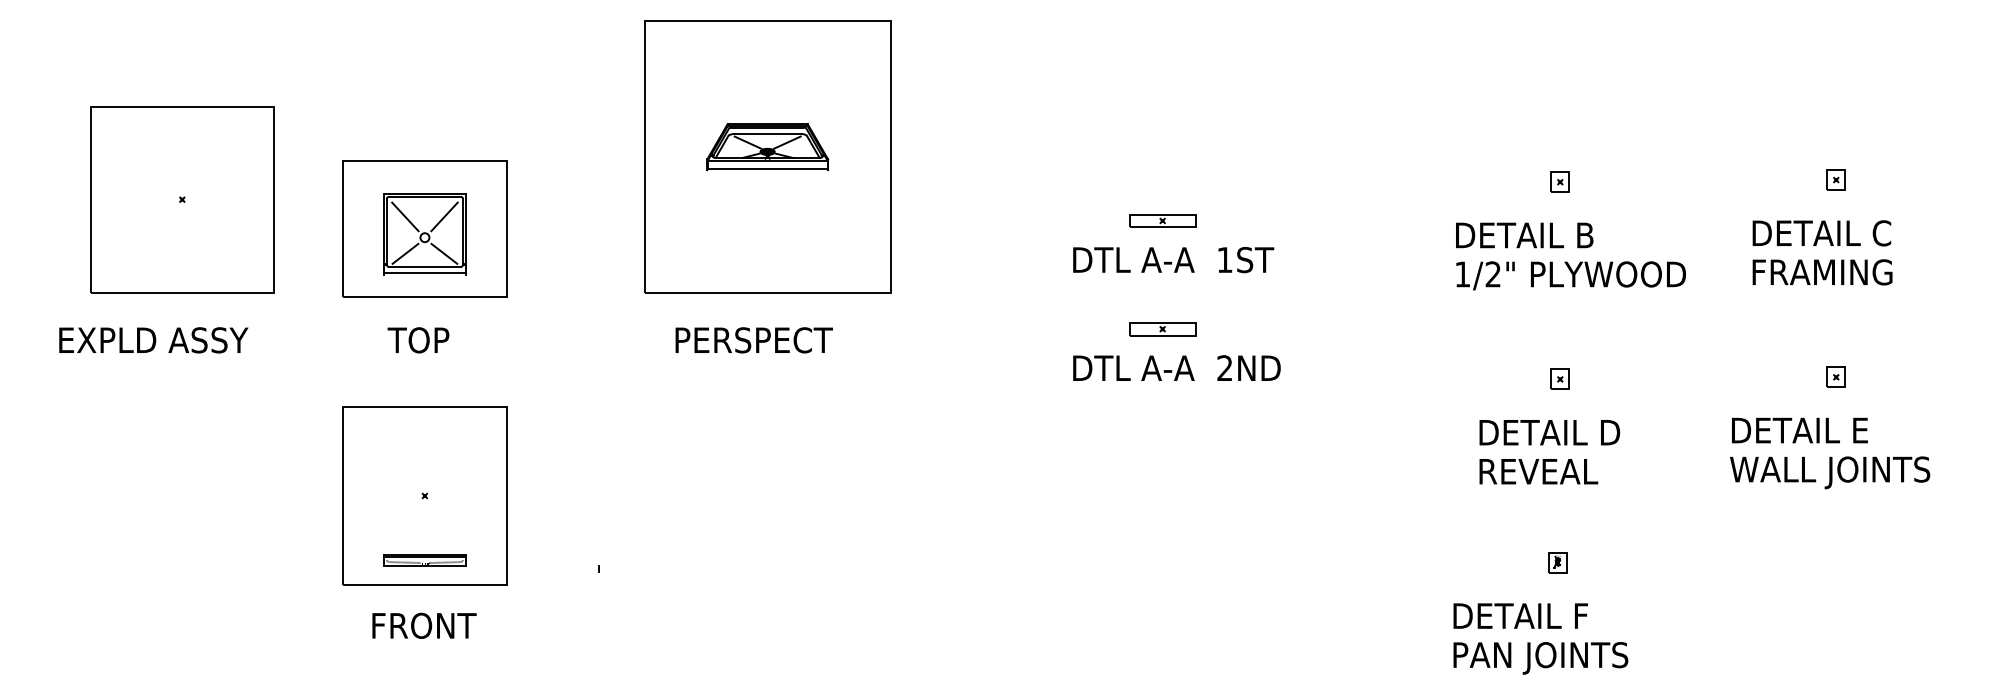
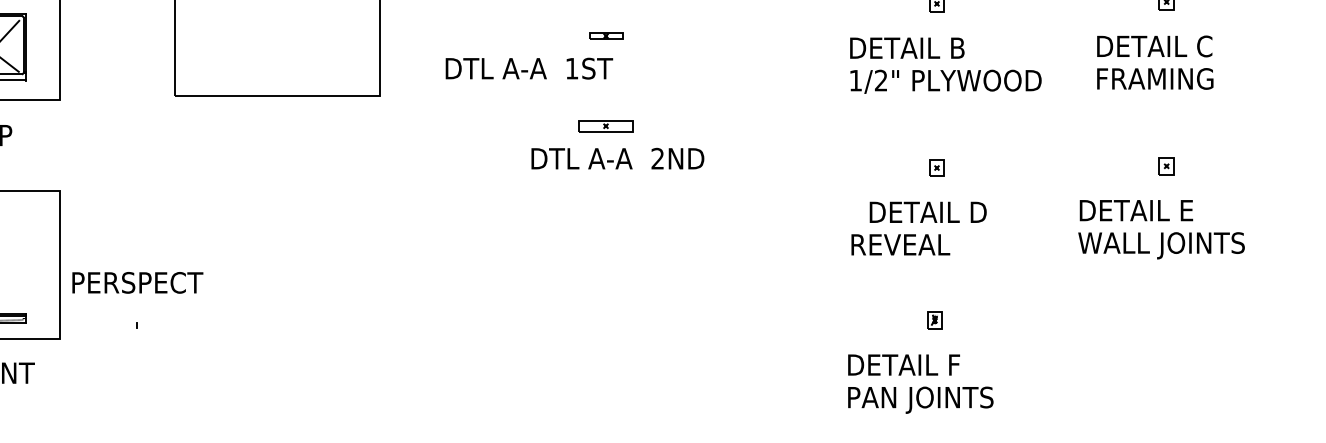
part: (1162, 220) -> (605, 35), size x0.6
text: (1173, 260) -> (529, 69), moved
text: (753, 340) -> (137, 282), moved
text: (1538, 471) -> (900, 244), moved

